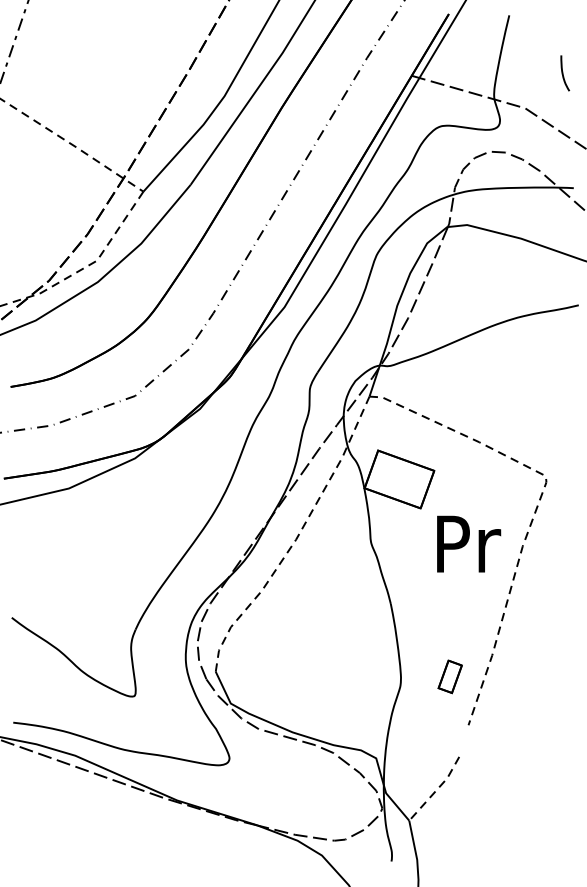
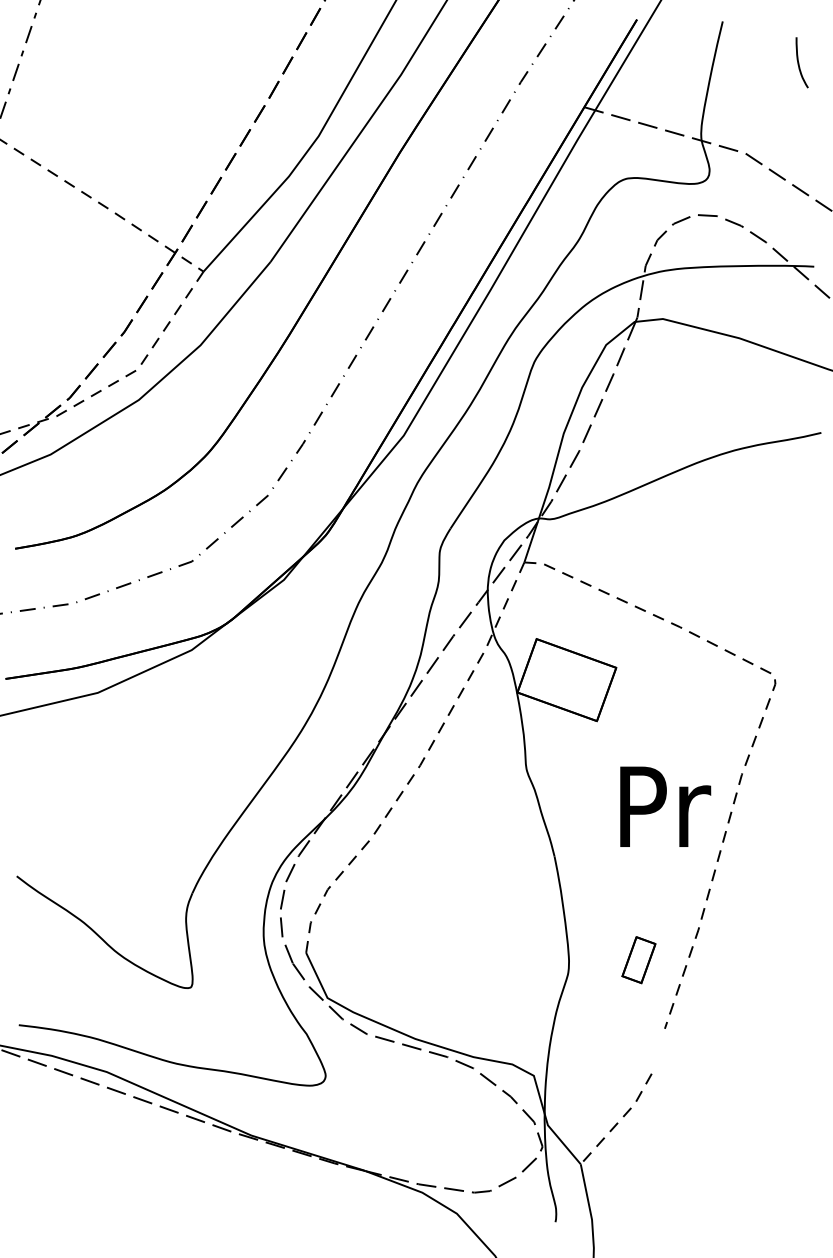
curve: (563, 73) -> (799, 62), moved
text: (468, 543) -> (665, 806), moved

